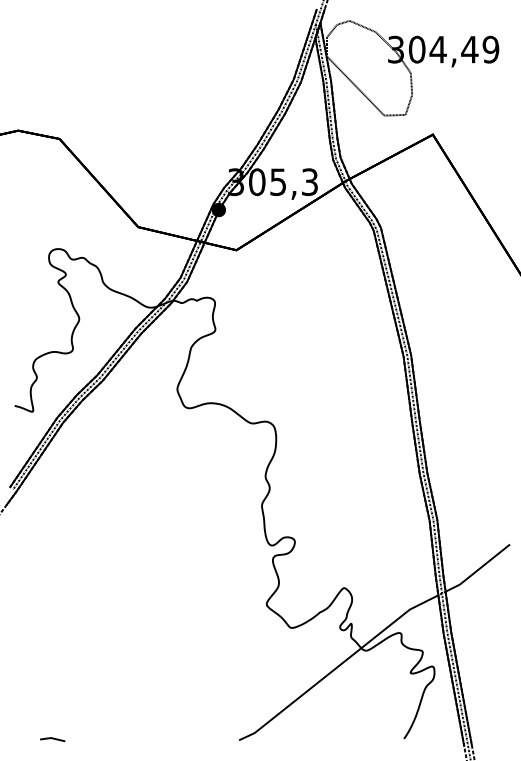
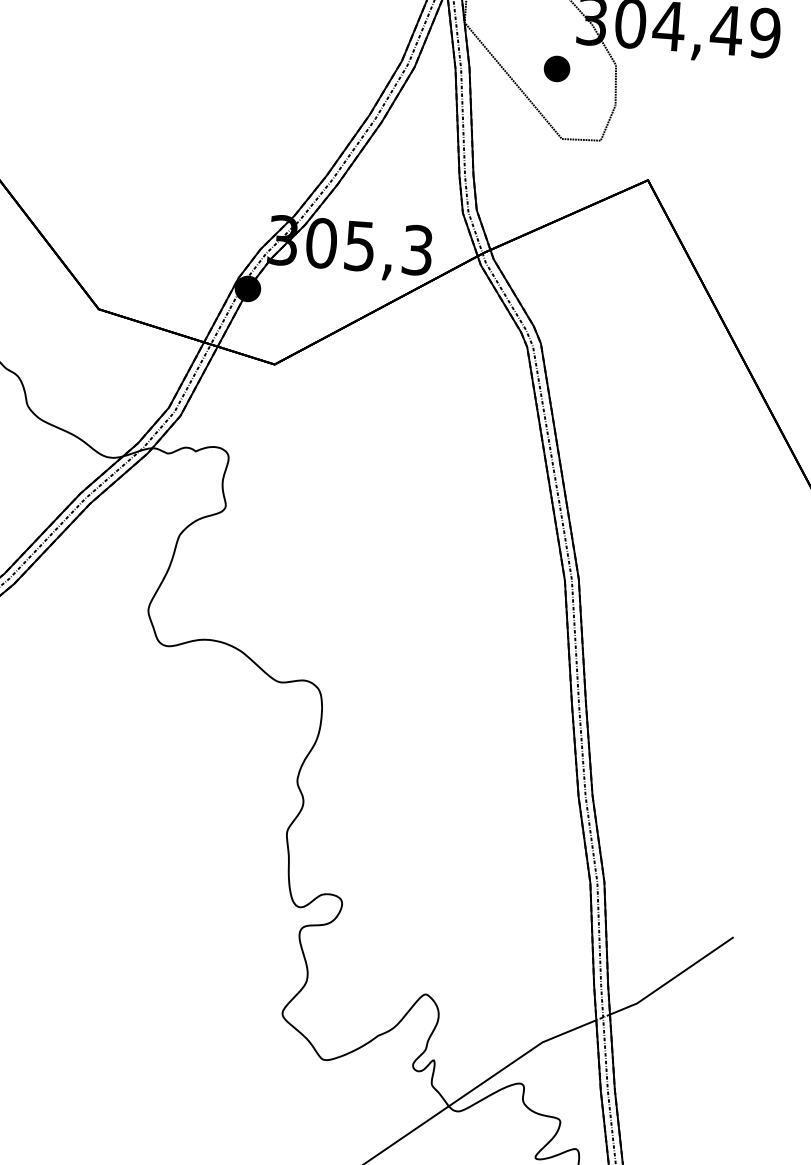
part: (378, 77) -> (556, 68), added

